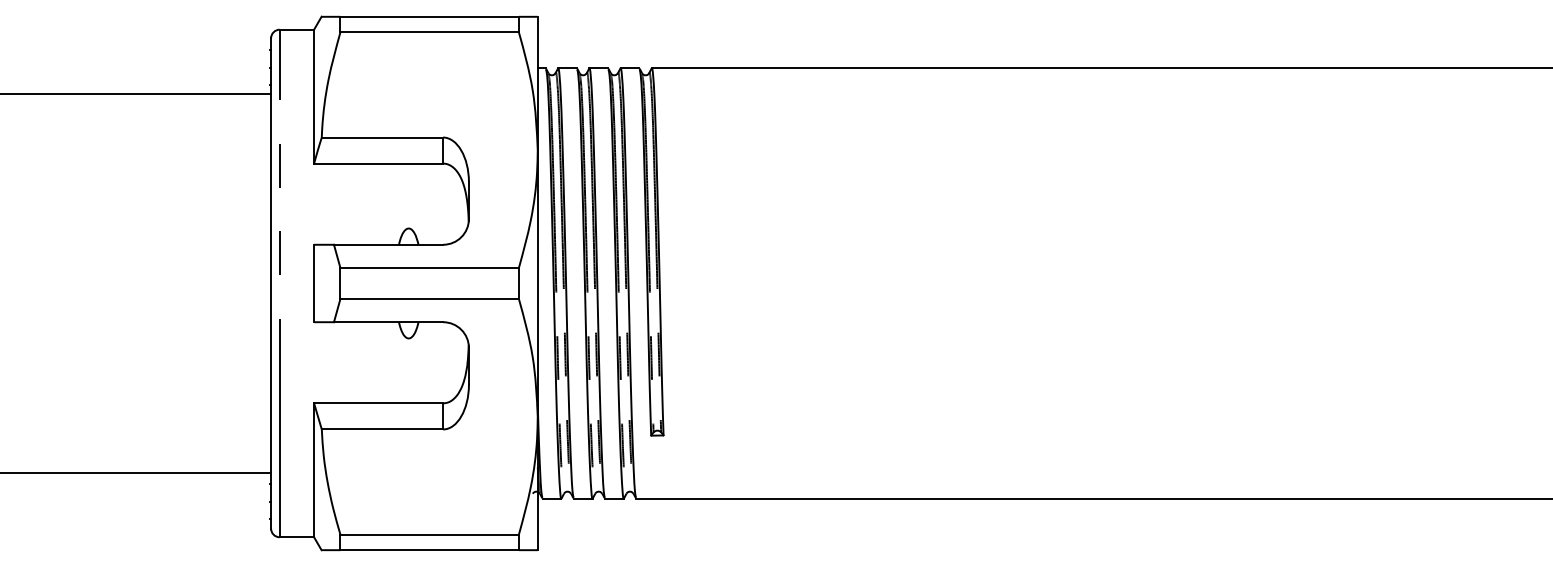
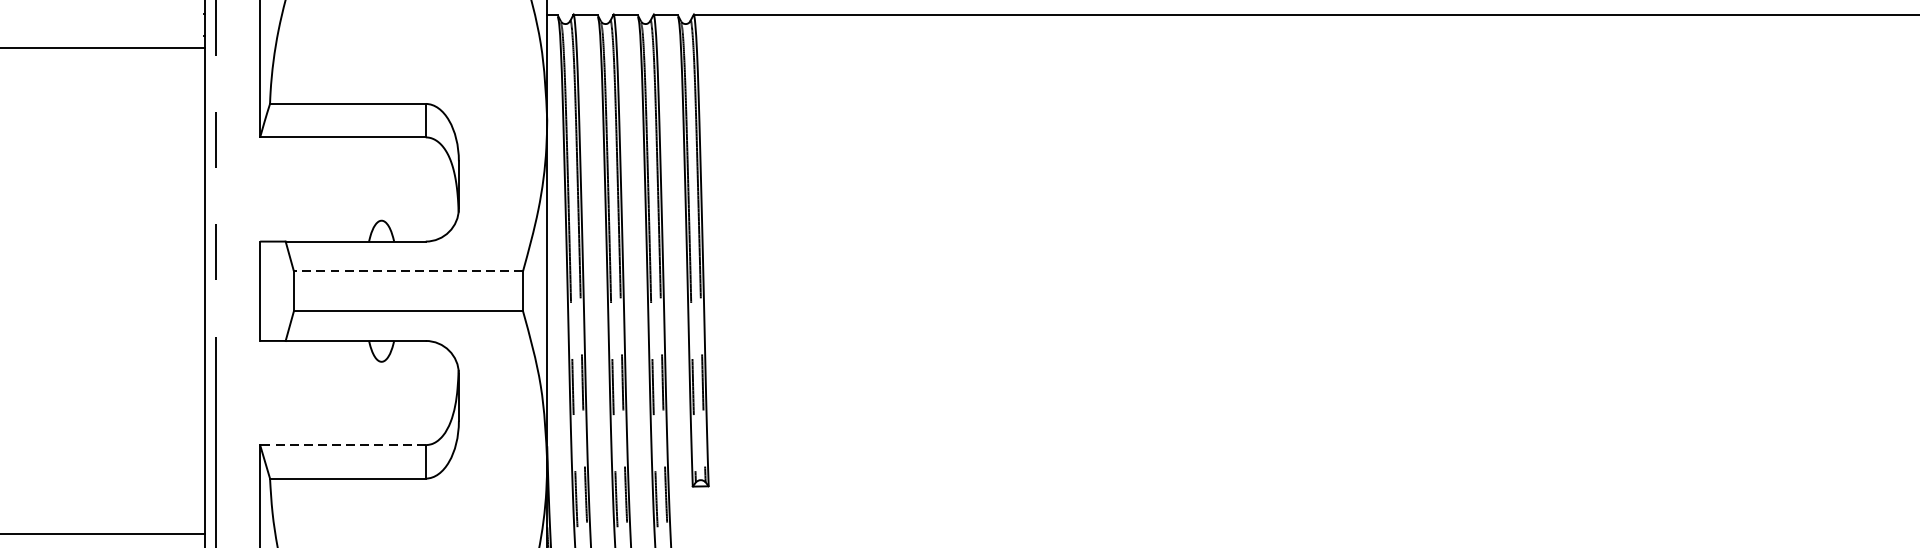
line: (429, 267) -> (408, 270), solid -> dashed
line: (378, 403) -> (342, 445), solid -> dashed

